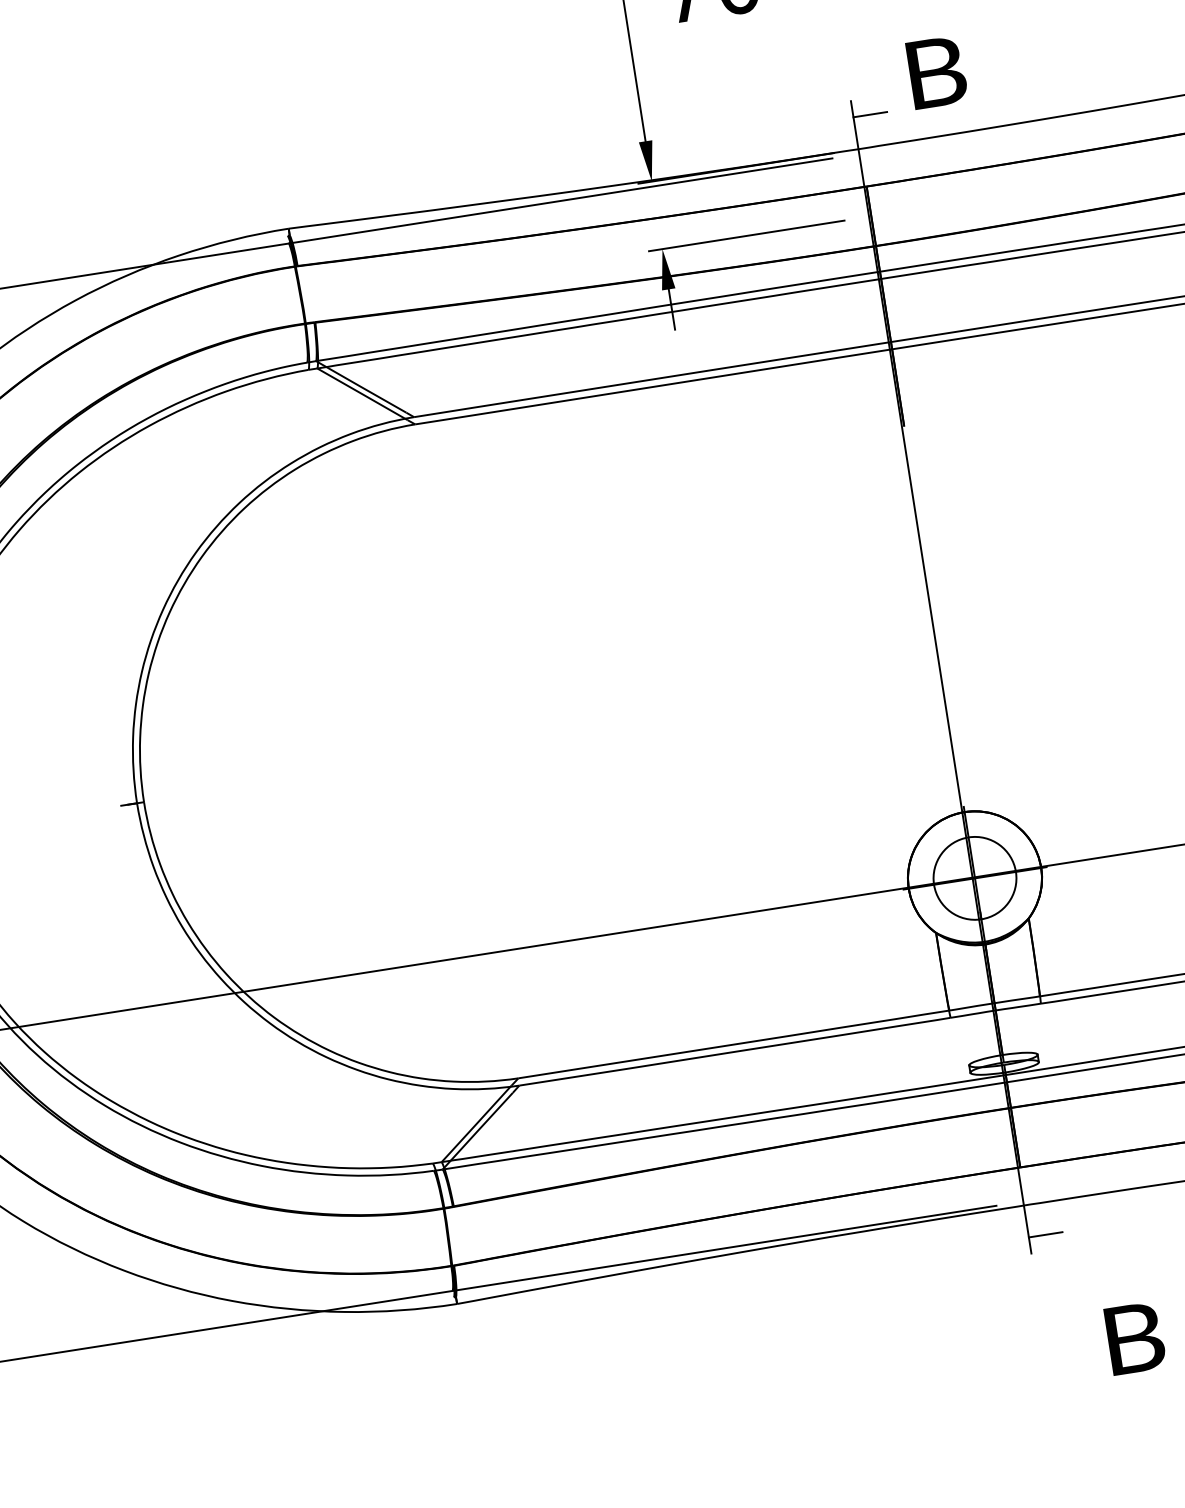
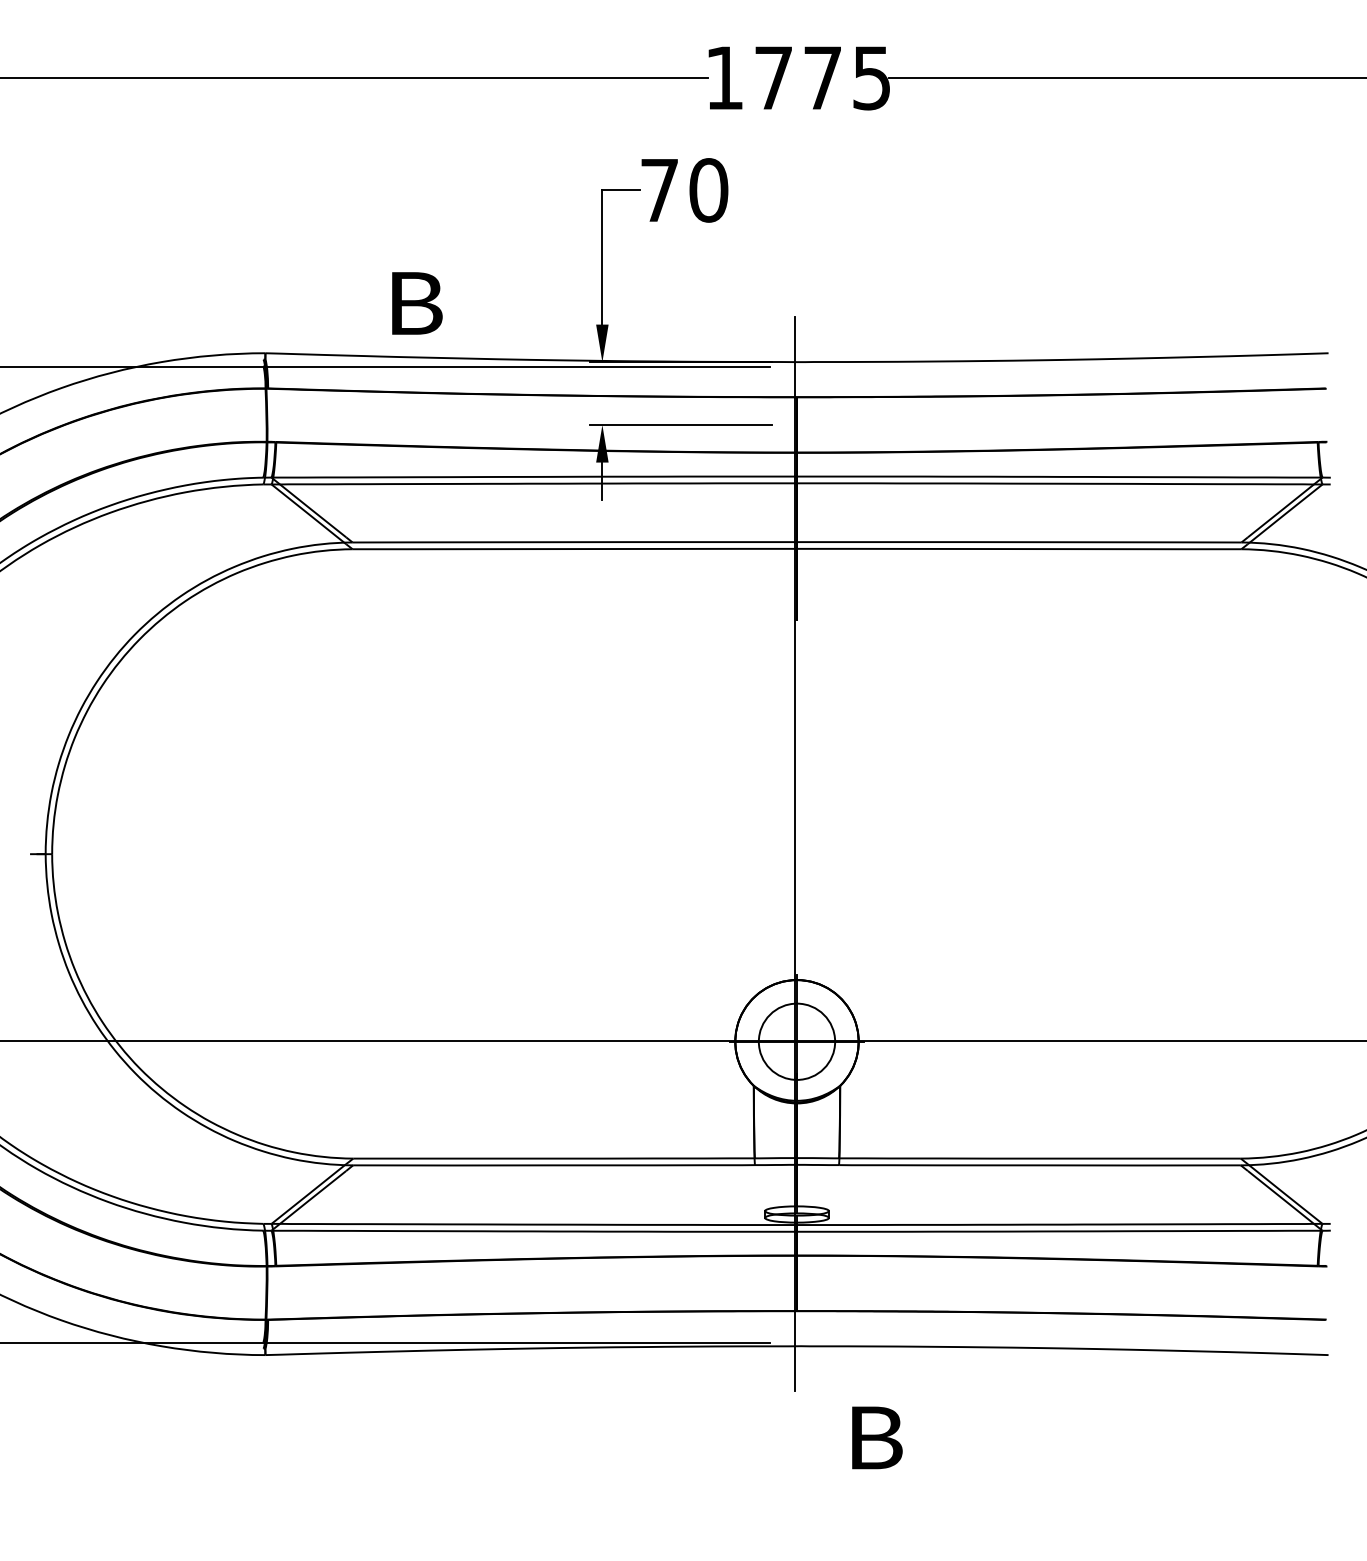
text: (937, 72) -> (417, 303), moved
line: (870, 114) -> (810, 332), removed
line: (1045, 1234) -> (810, 1375), removed
text: (1135, 1337) -> (877, 1437), moved

